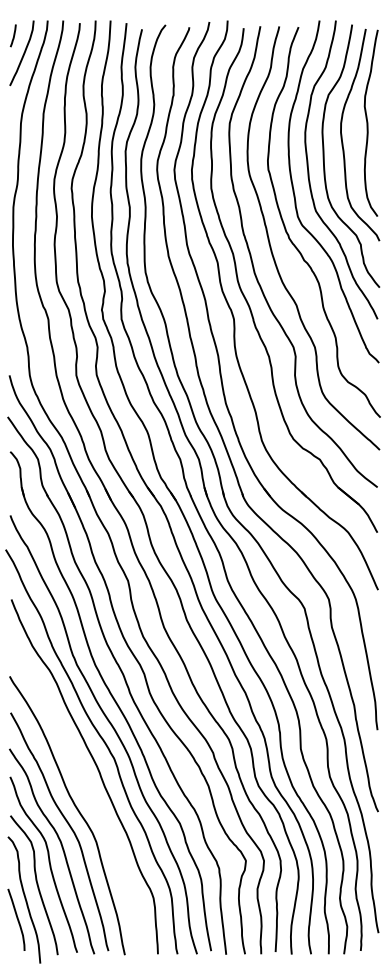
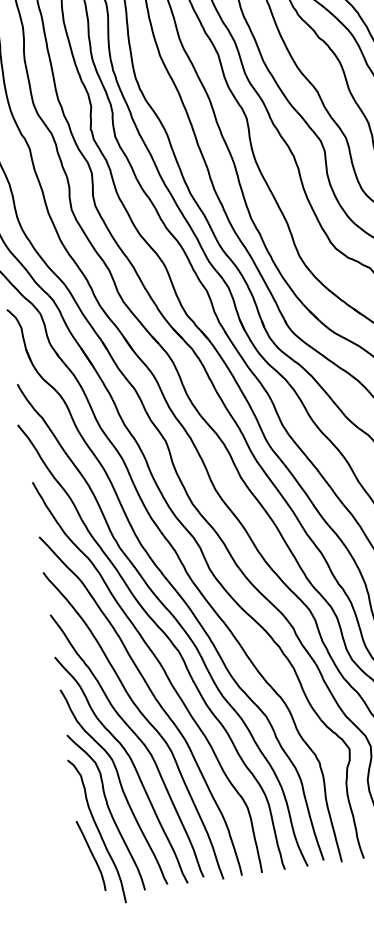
curve: (87, 794) -> (153, 697), added

